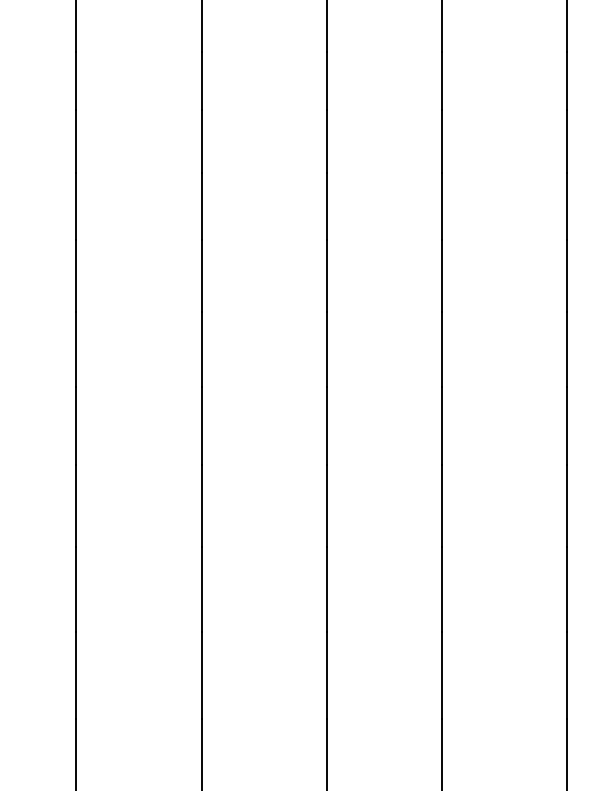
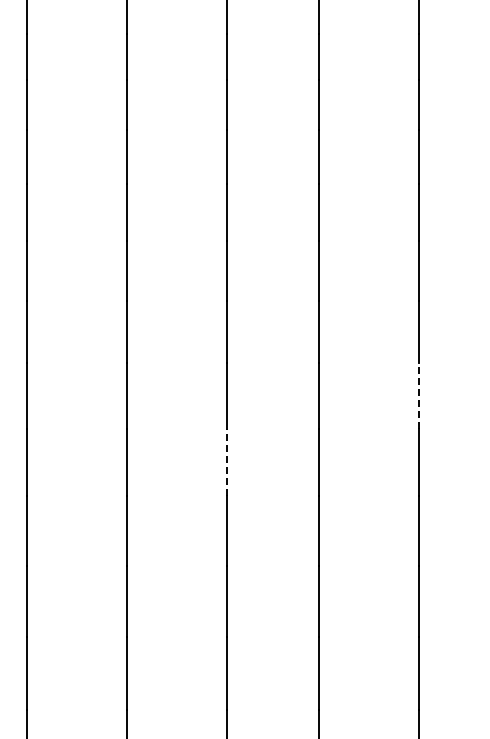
line: (566, 505) -> (418, 395), solid -> dashed
line: (327, 589) -> (227, 462), solid -> dashed

